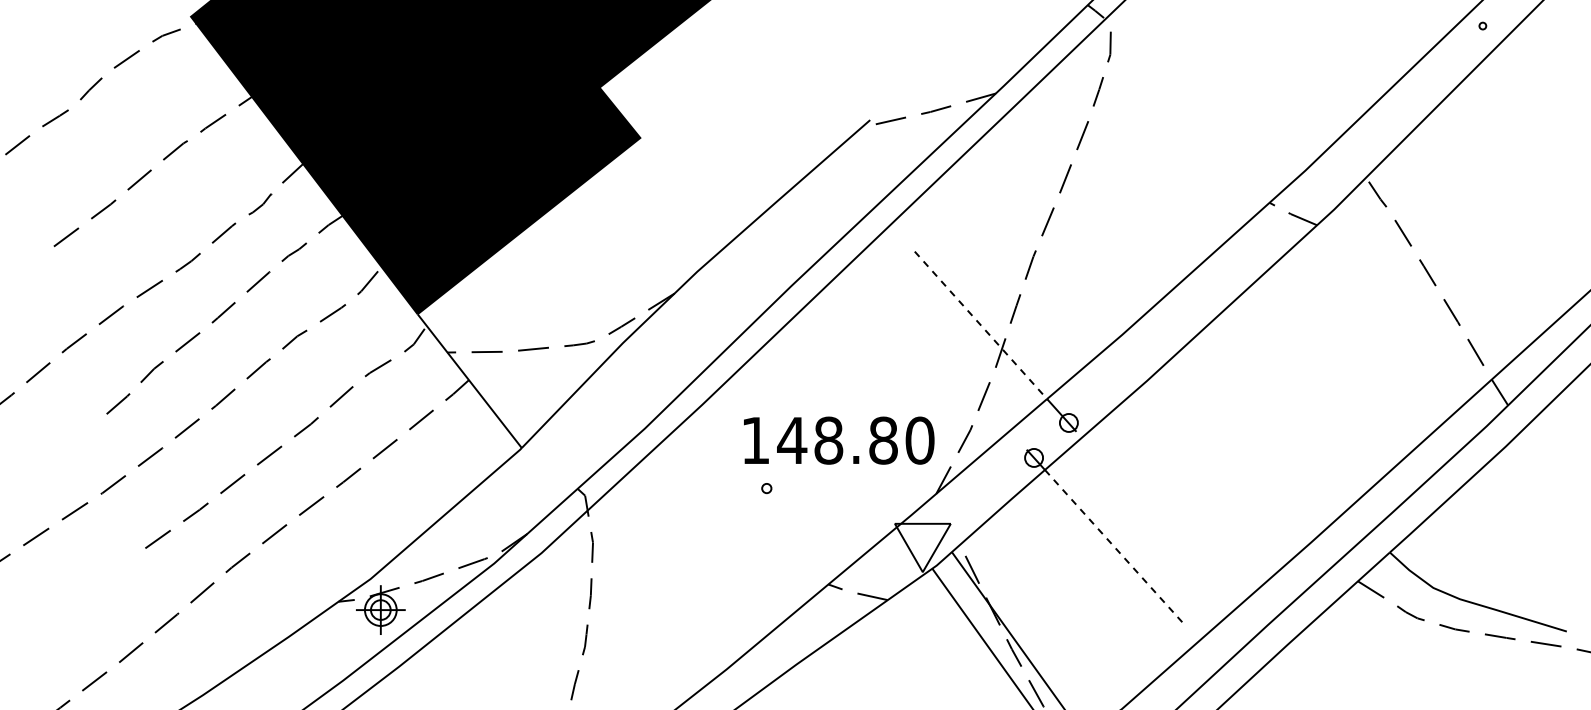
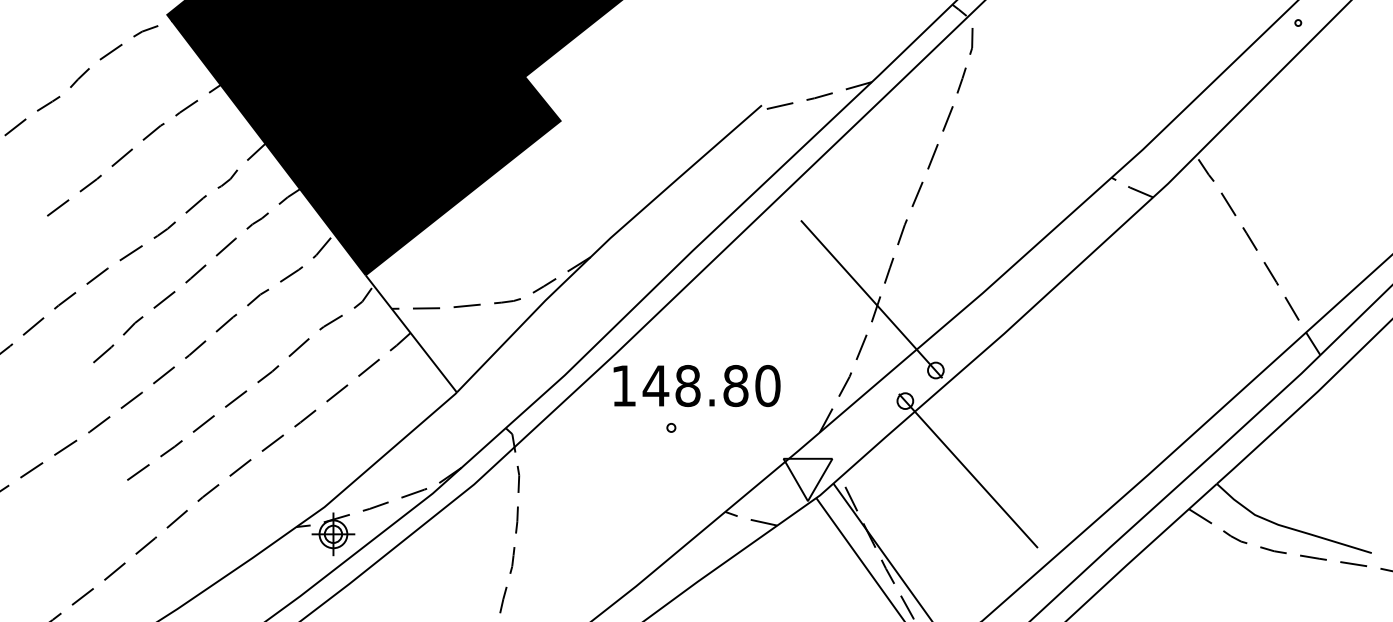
line: (981, 325) -> (859, 285), dashed -> solid
text: (839, 440) -> (697, 385), moved
line: (1115, 547) -> (976, 479), dashed -> solid

